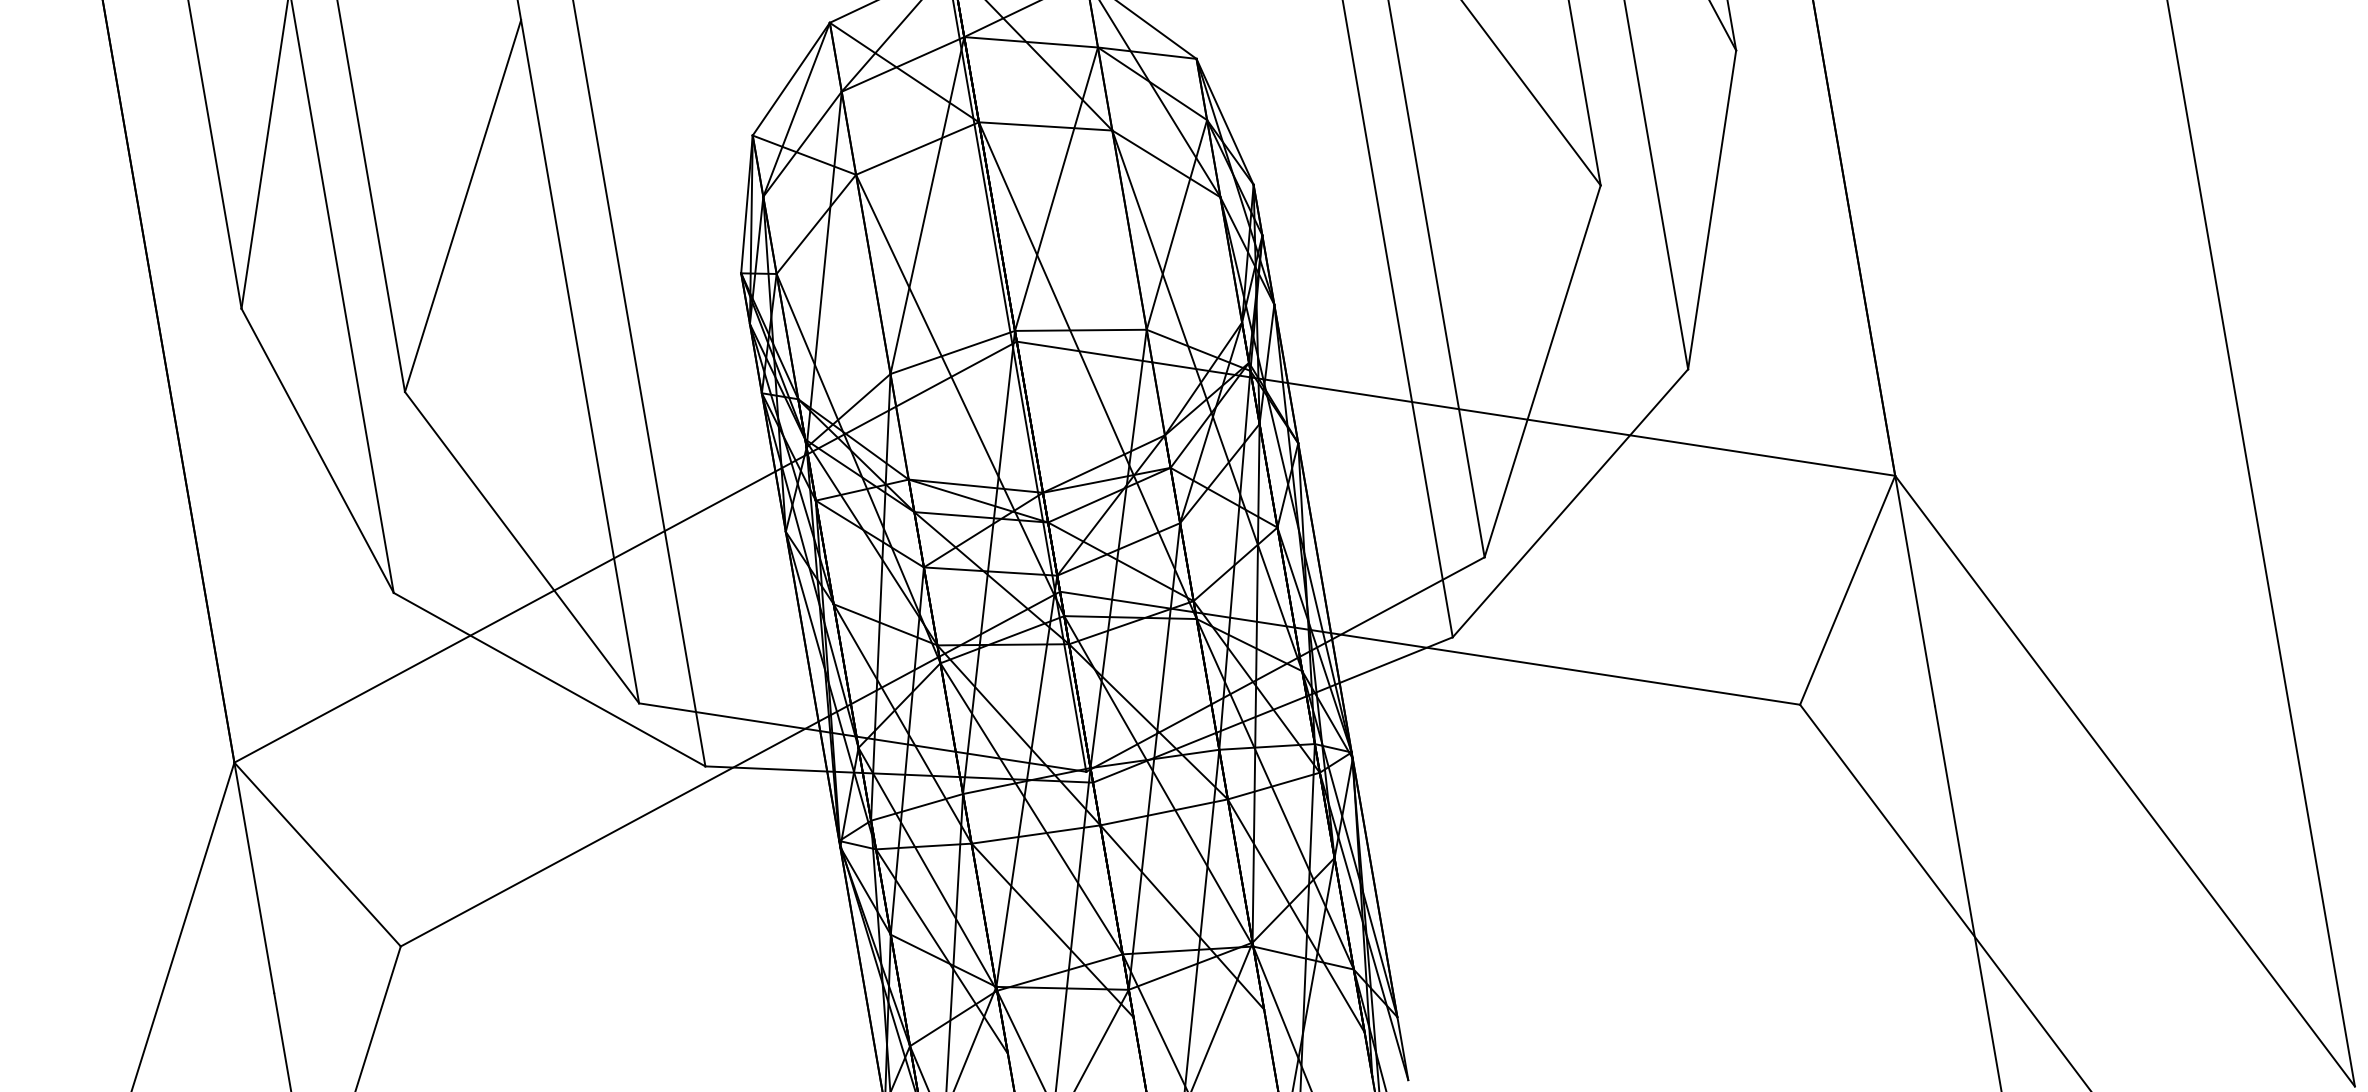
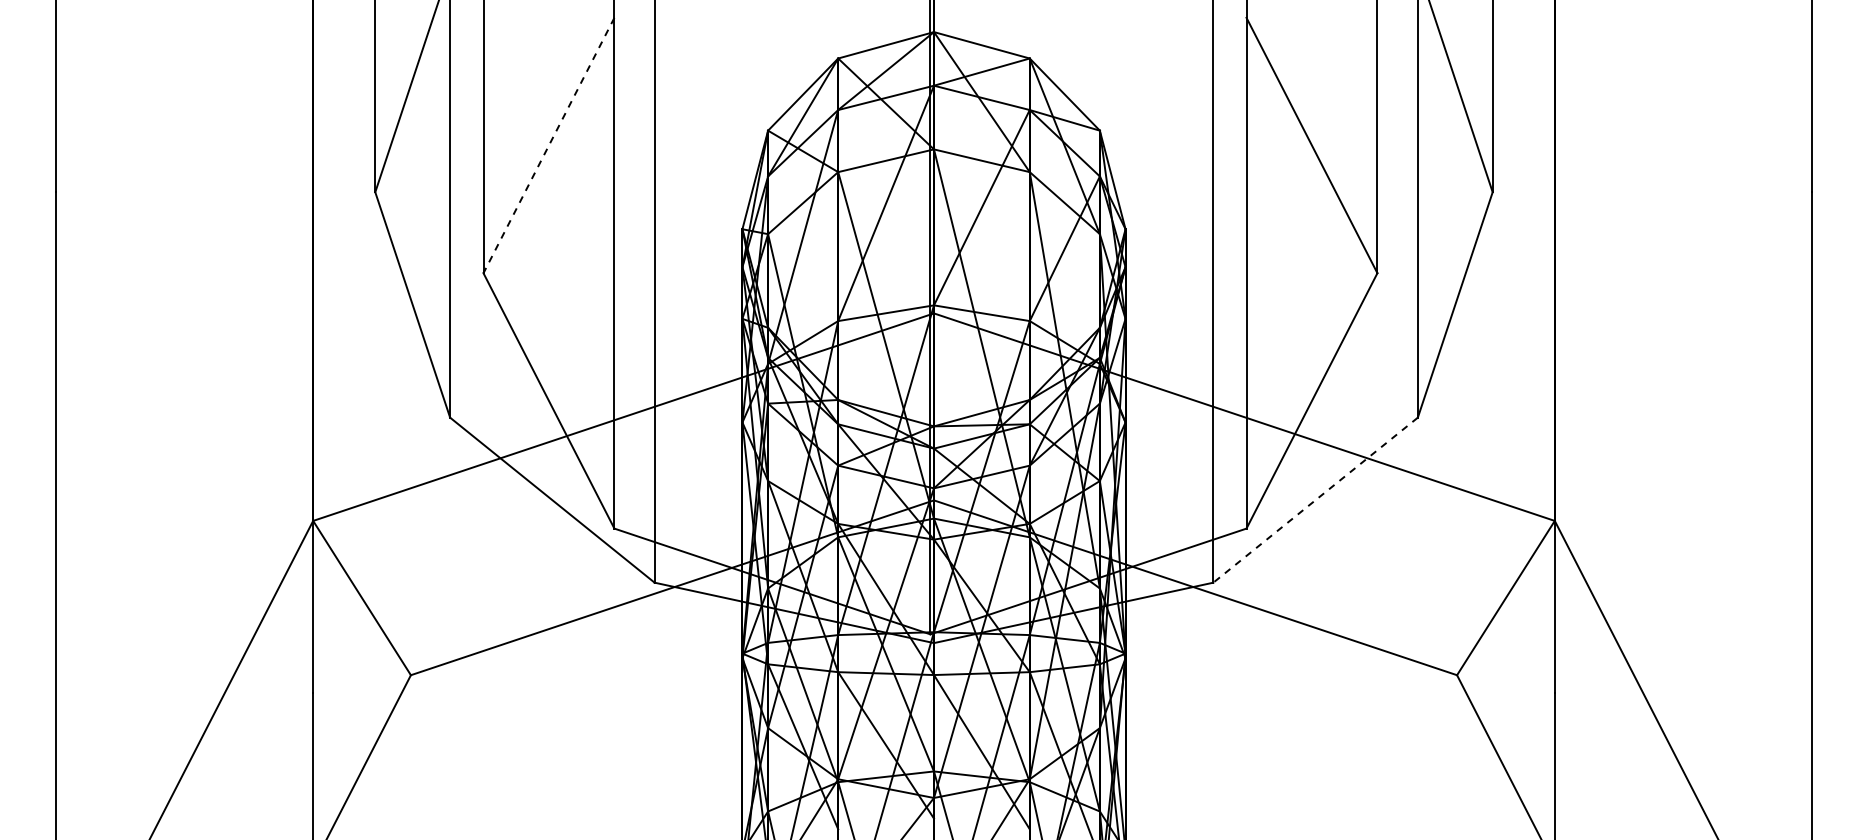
line: (462, 206) -> (548, 145), solid -> dashed
line: (1570, 503) -> (1315, 500), solid -> dashed

